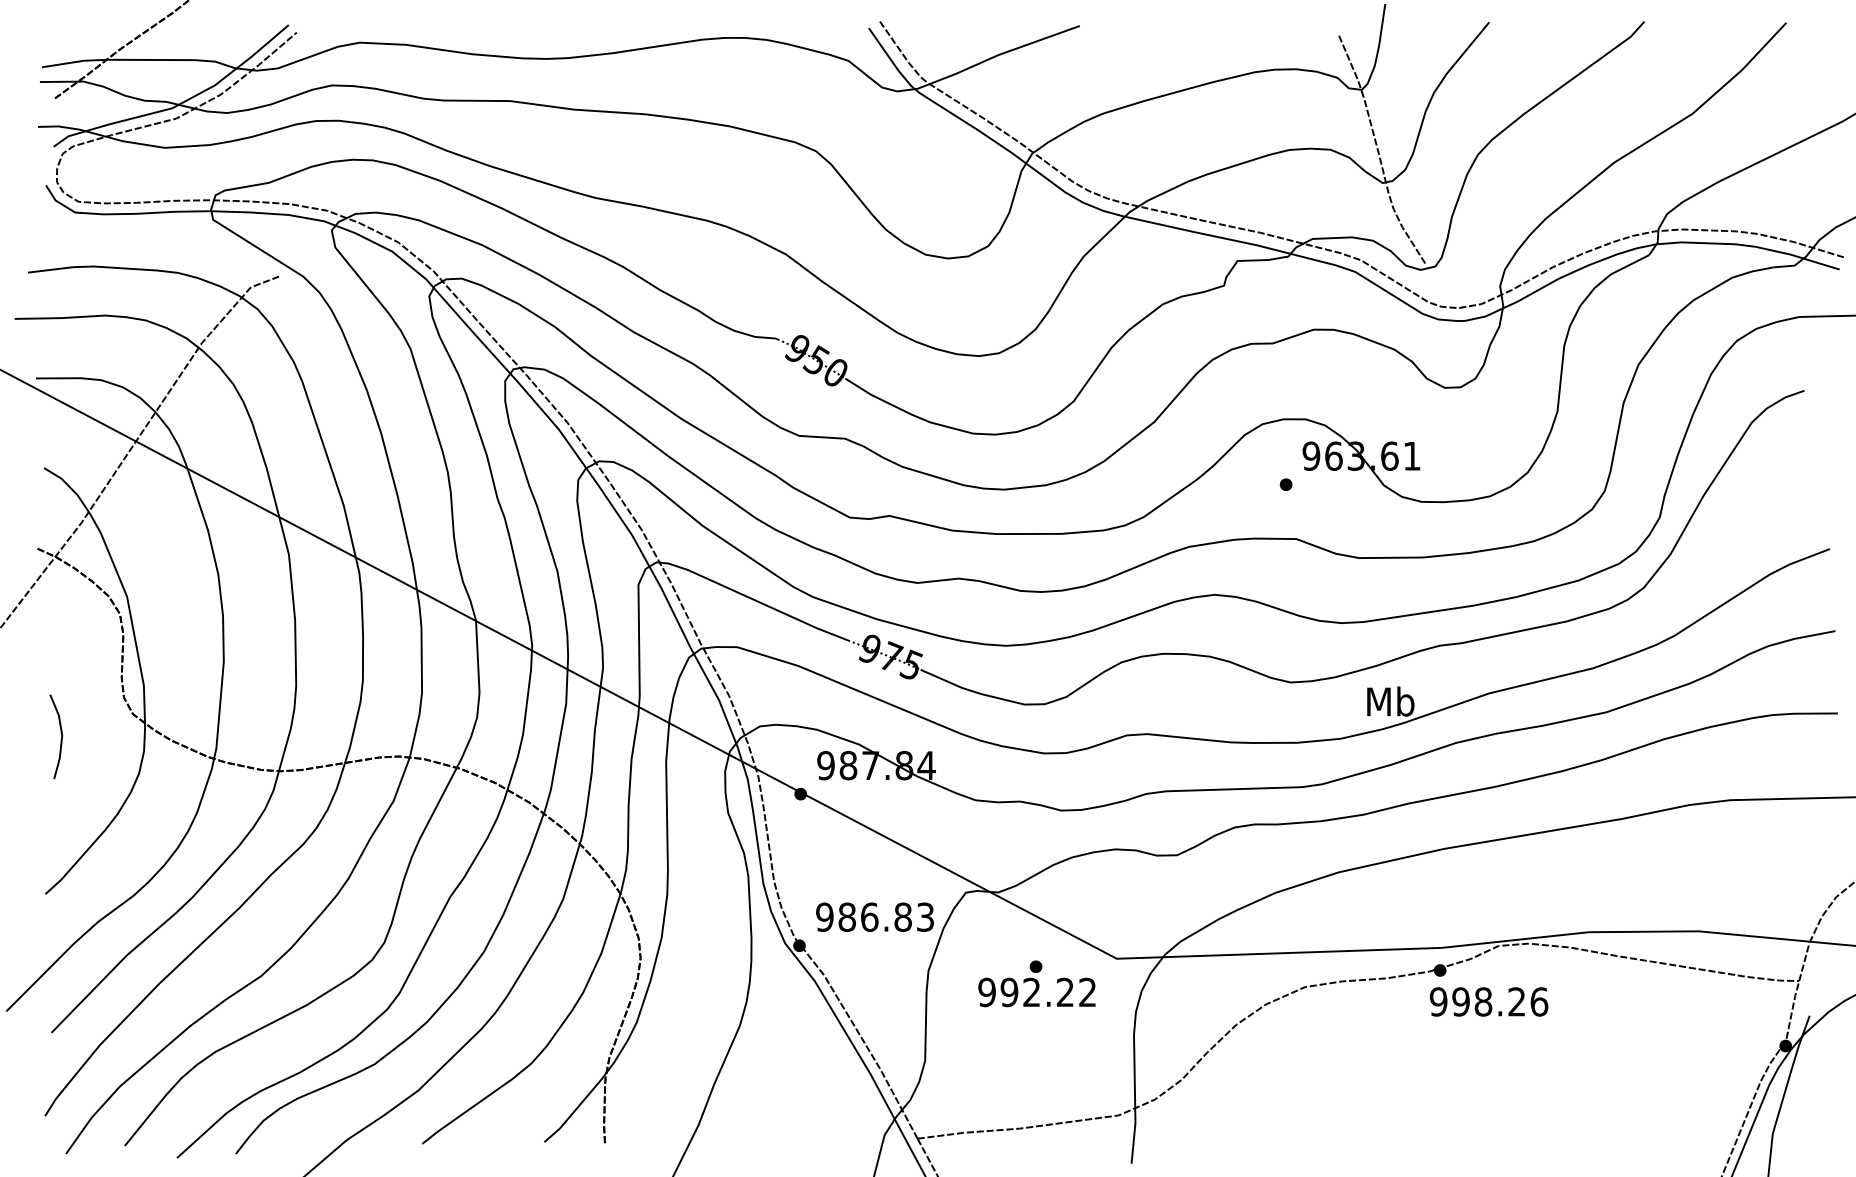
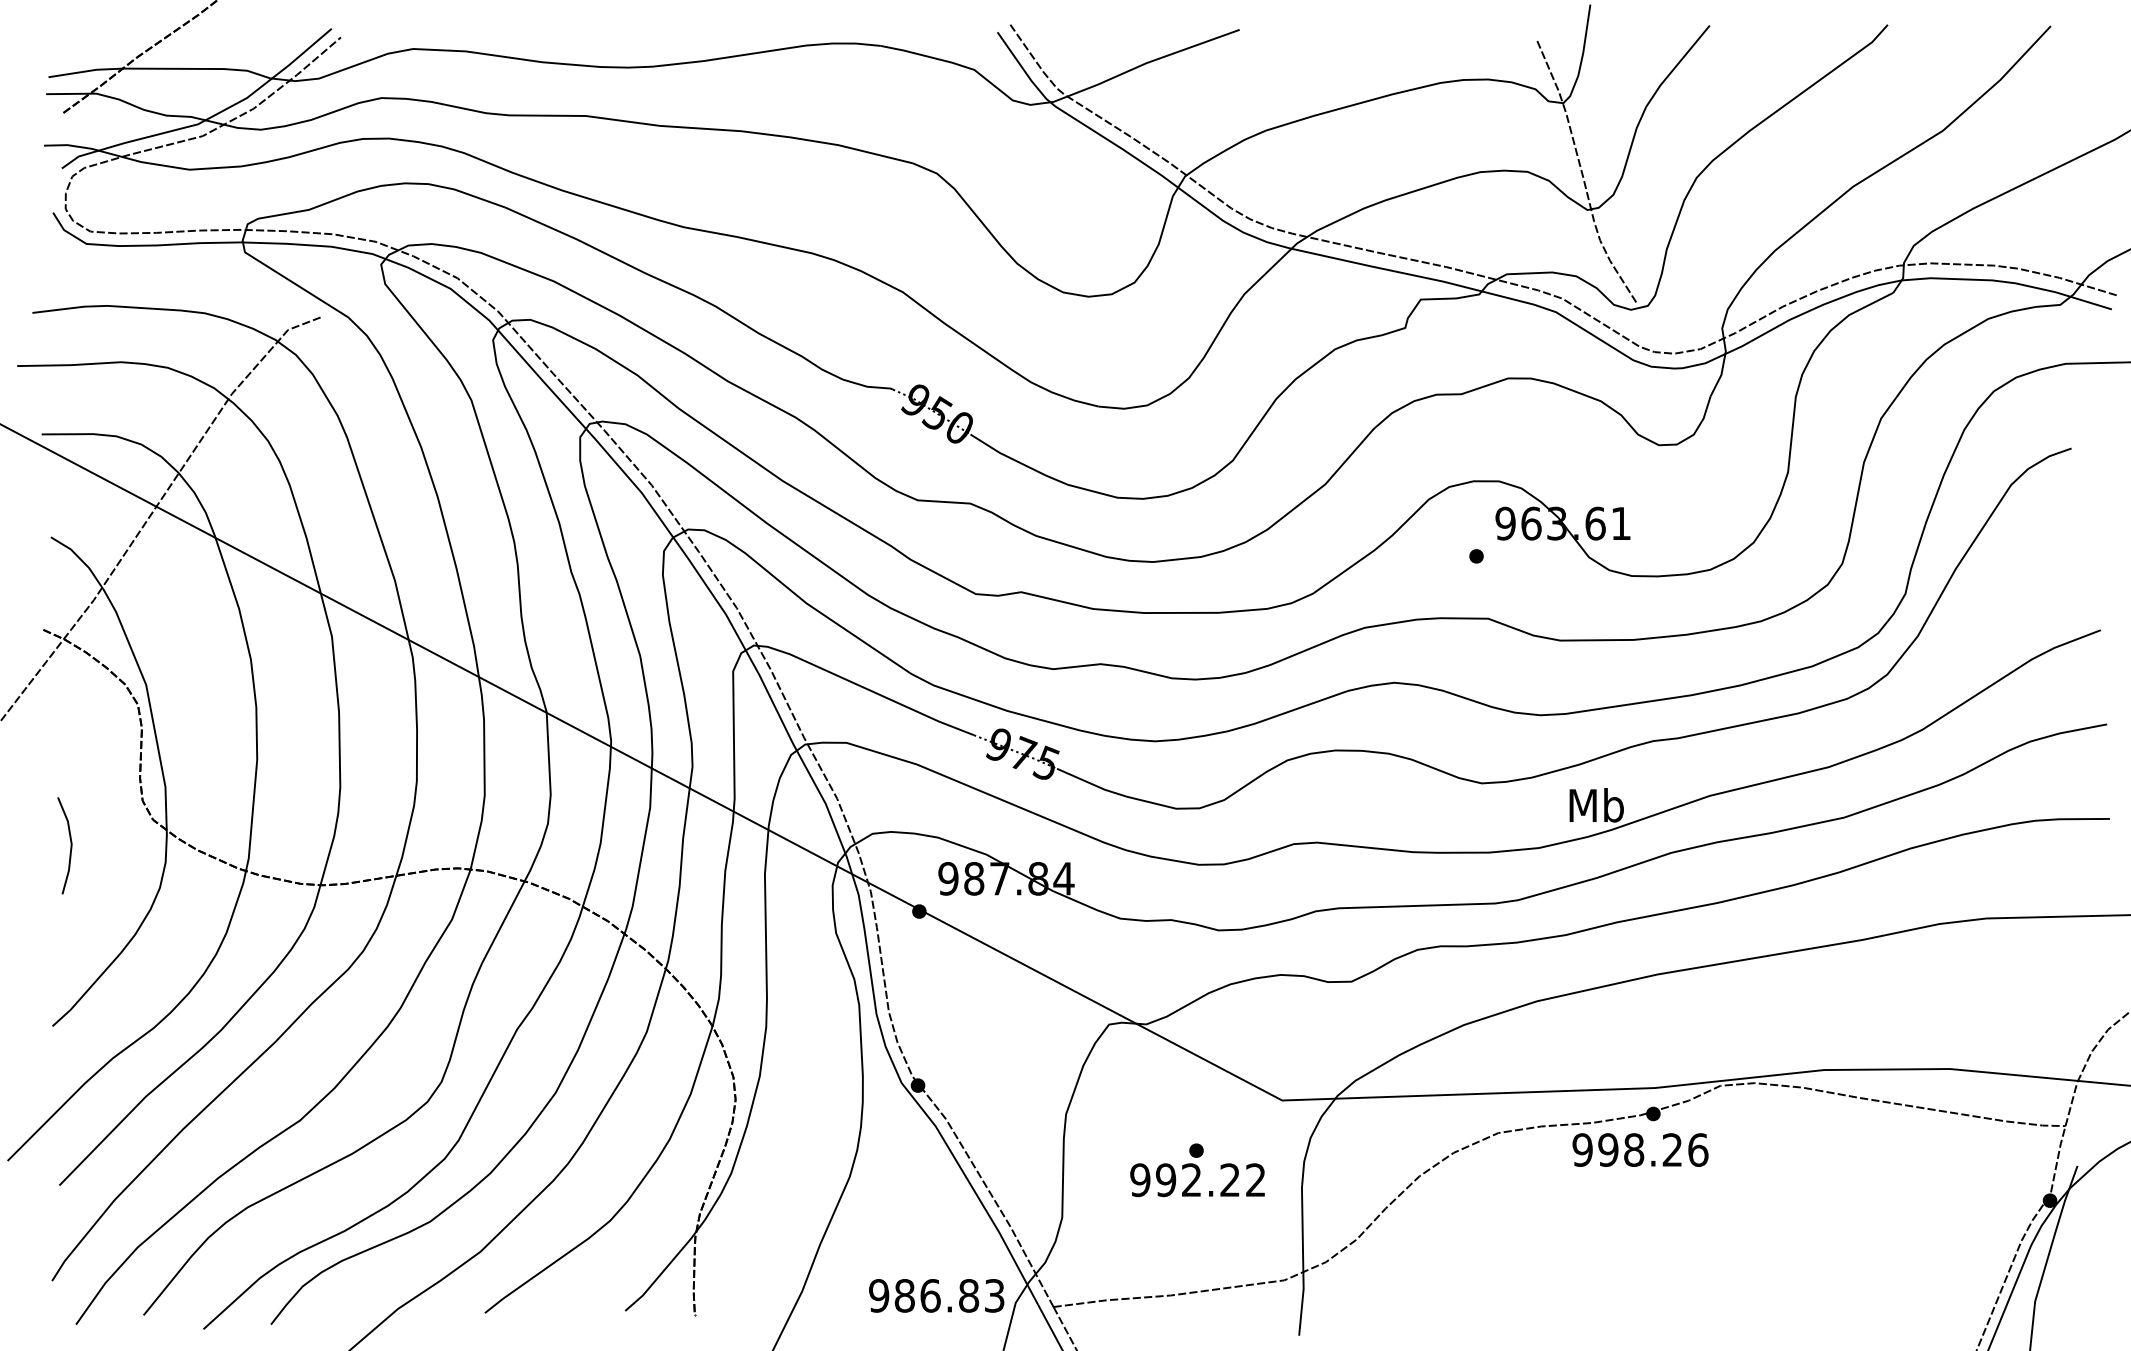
text: (874, 916) -> (936, 1295), moved
text: (1036, 984) -> (1197, 1170), moved
text: (1489, 1001) -> (1640, 1149), moved

